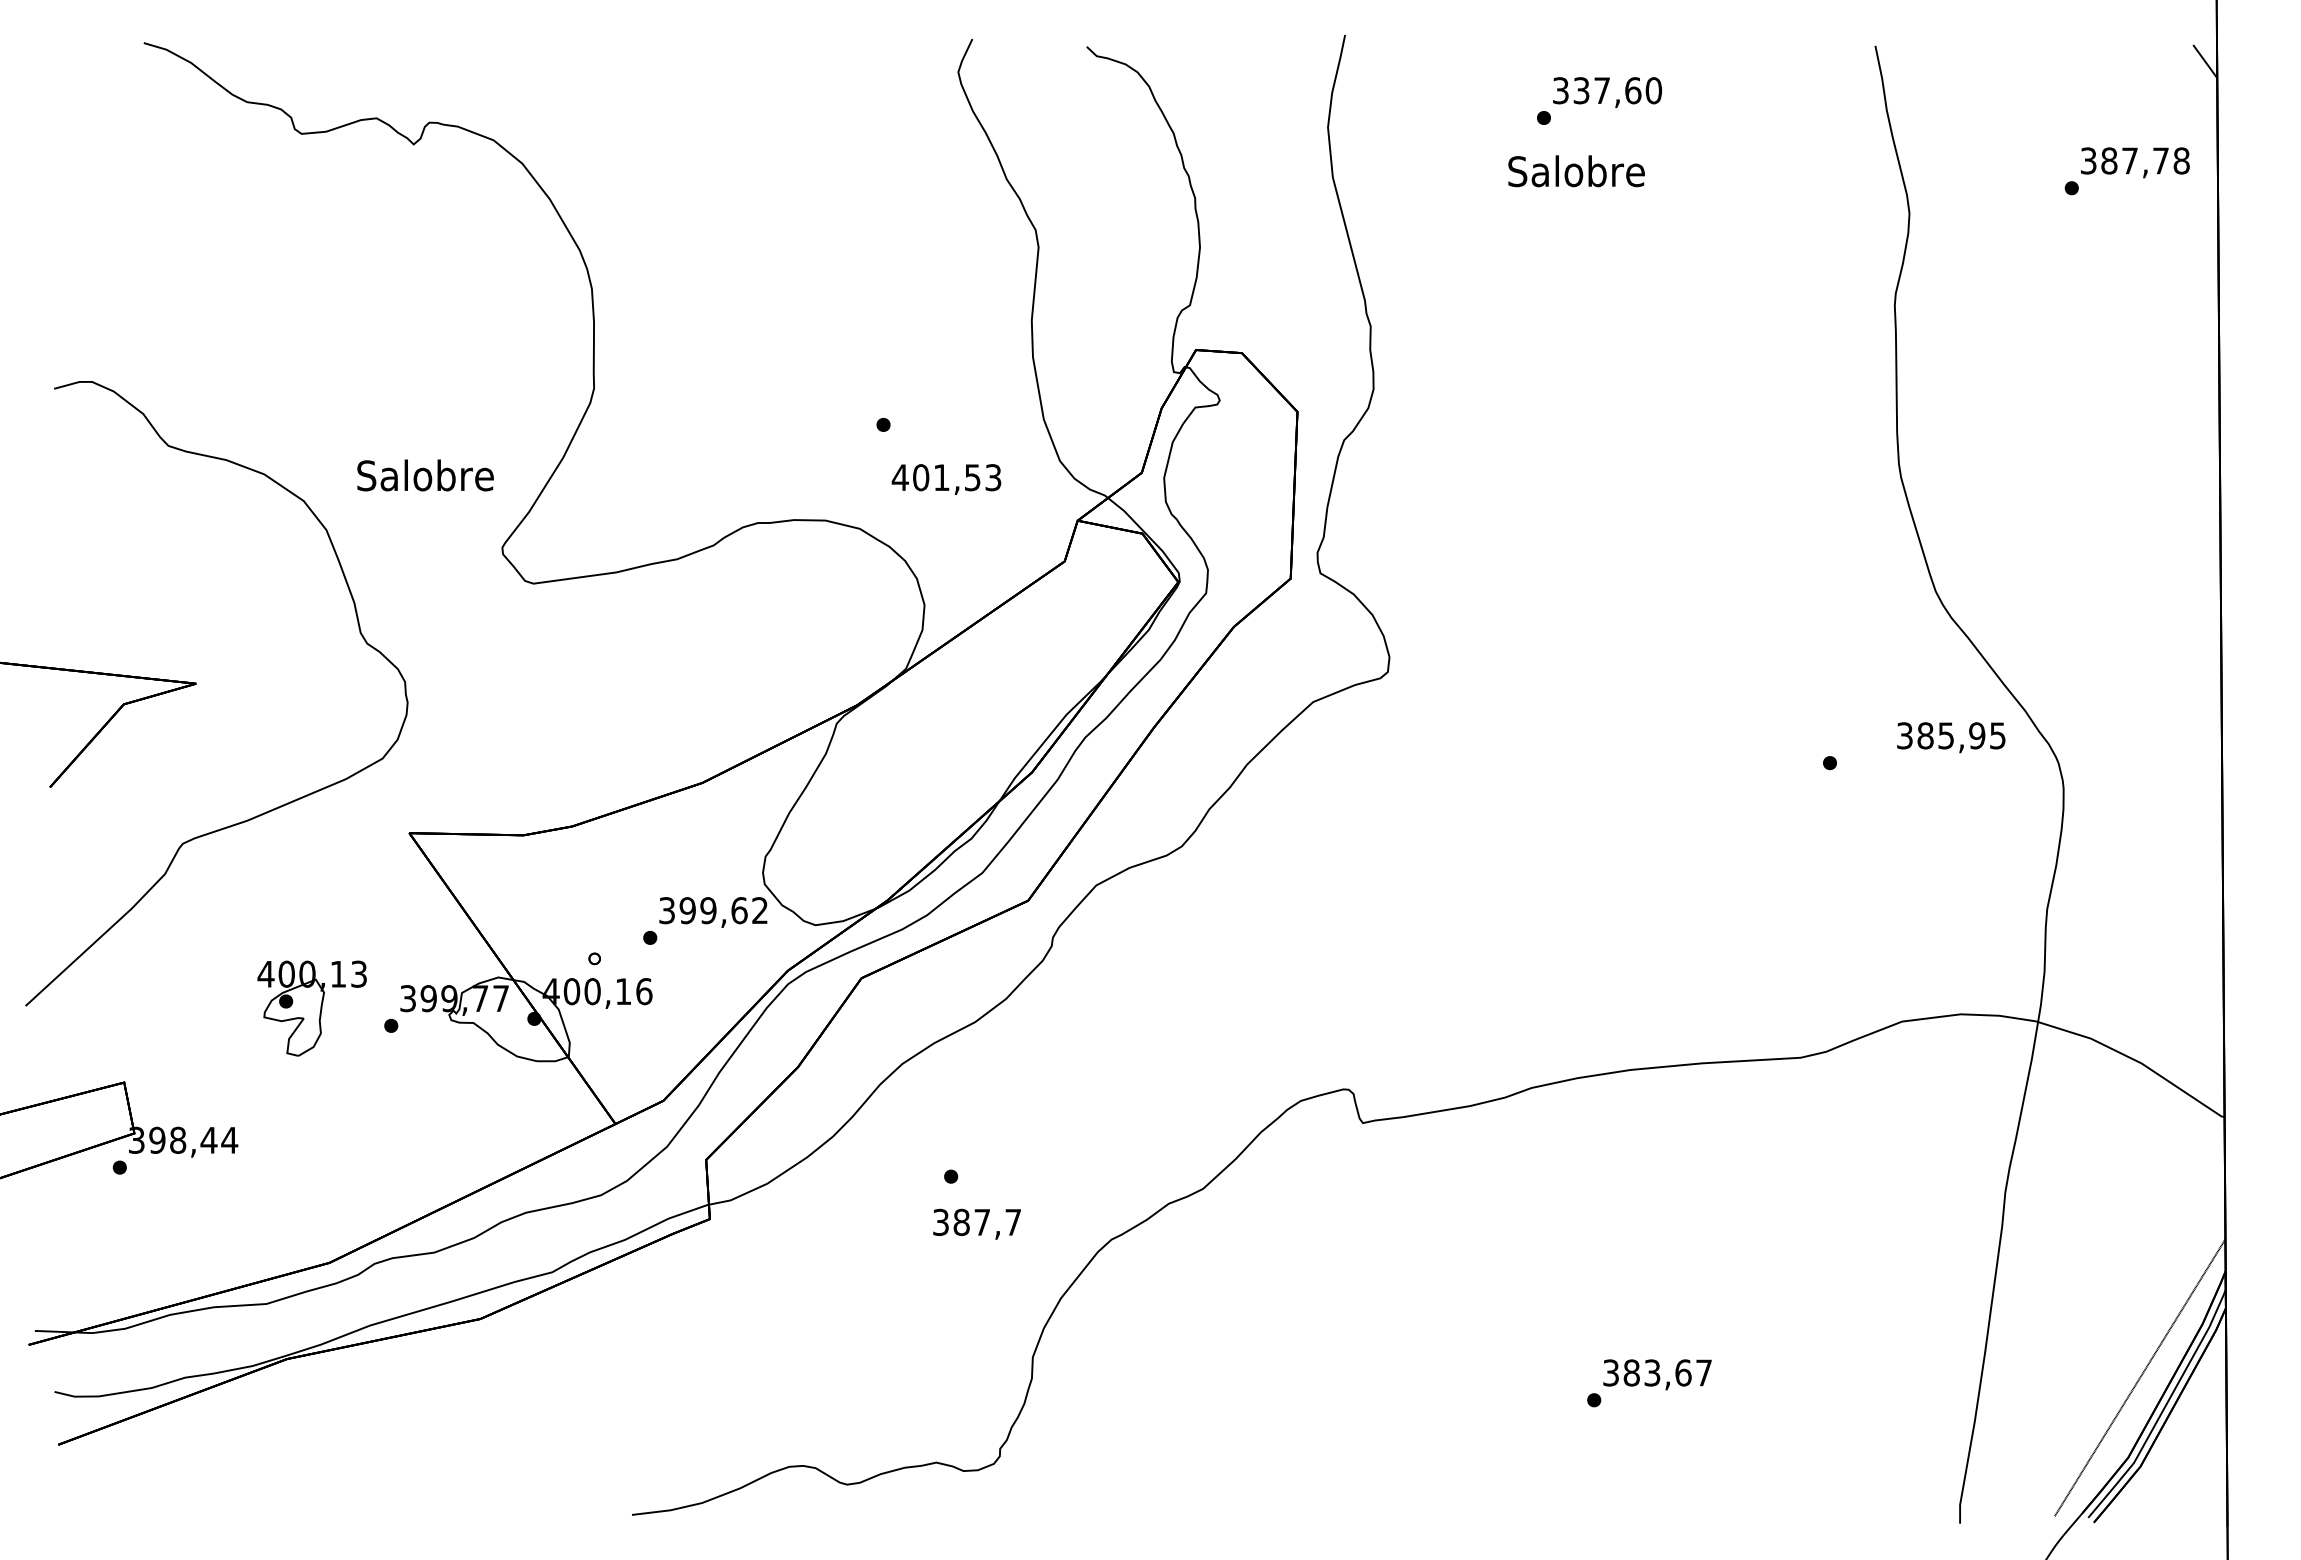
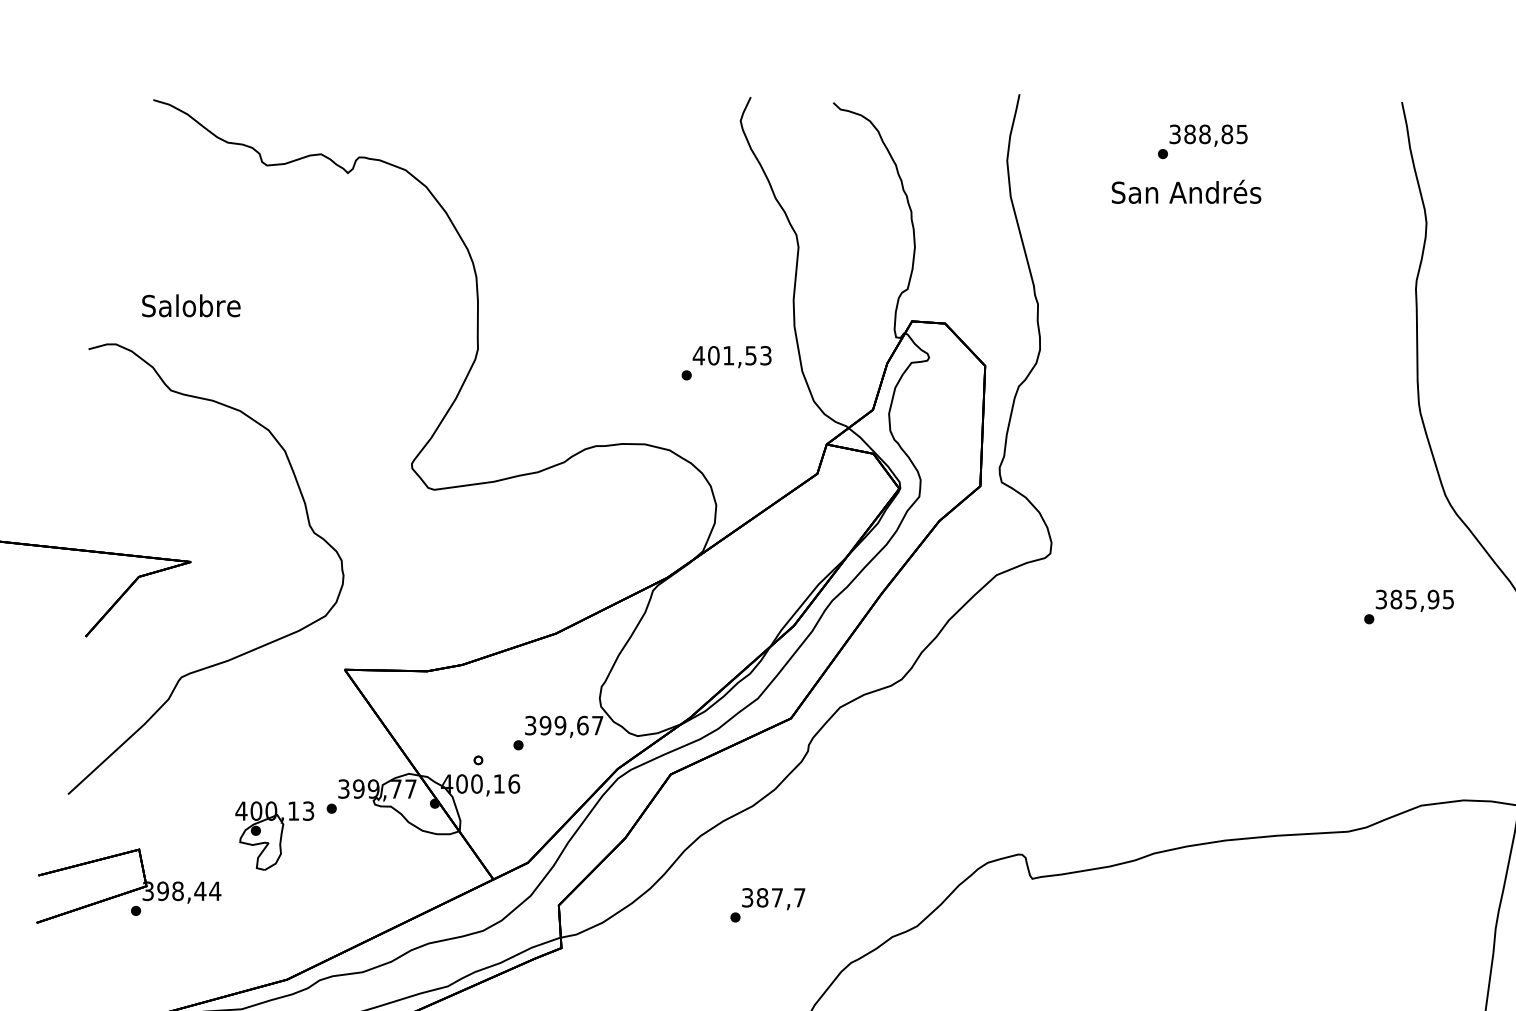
text: (1617, 90) -> (1215, 134), 337,60 -> 388,85
text: (1576, 170) -> (1186, 191), Salobre -> San Andrés
text: (425, 475) -> (191, 305), moved
text: (946, 479) -> (732, 357), moved
text: (1951, 737) -> (1415, 600), moved
text: (759, 910) -> (597, 725), 399,62 -> 399,67
part: (311, 1008) -> (274, 835), moved
text: (976, 1223) -> (773, 898), moved

